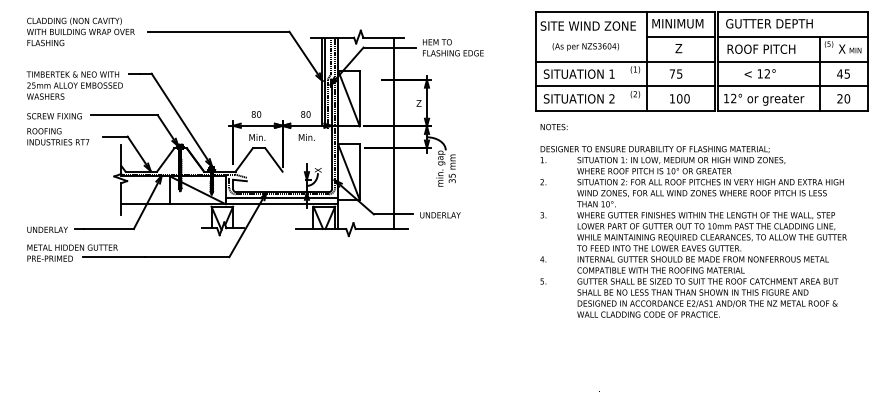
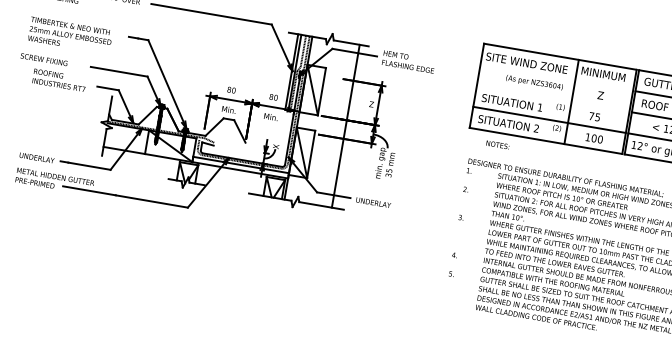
line: (680, 36) -> (603, 85), removed
text: (585, 47) -> (534, 83), moved
line: (624, 61) -> (552, 98), removed
text: (74, 85) -> (70, 35), moved
text: (54, 116) -> (44, 59), moved
text: (553, 127) -> (497, 145), moved

